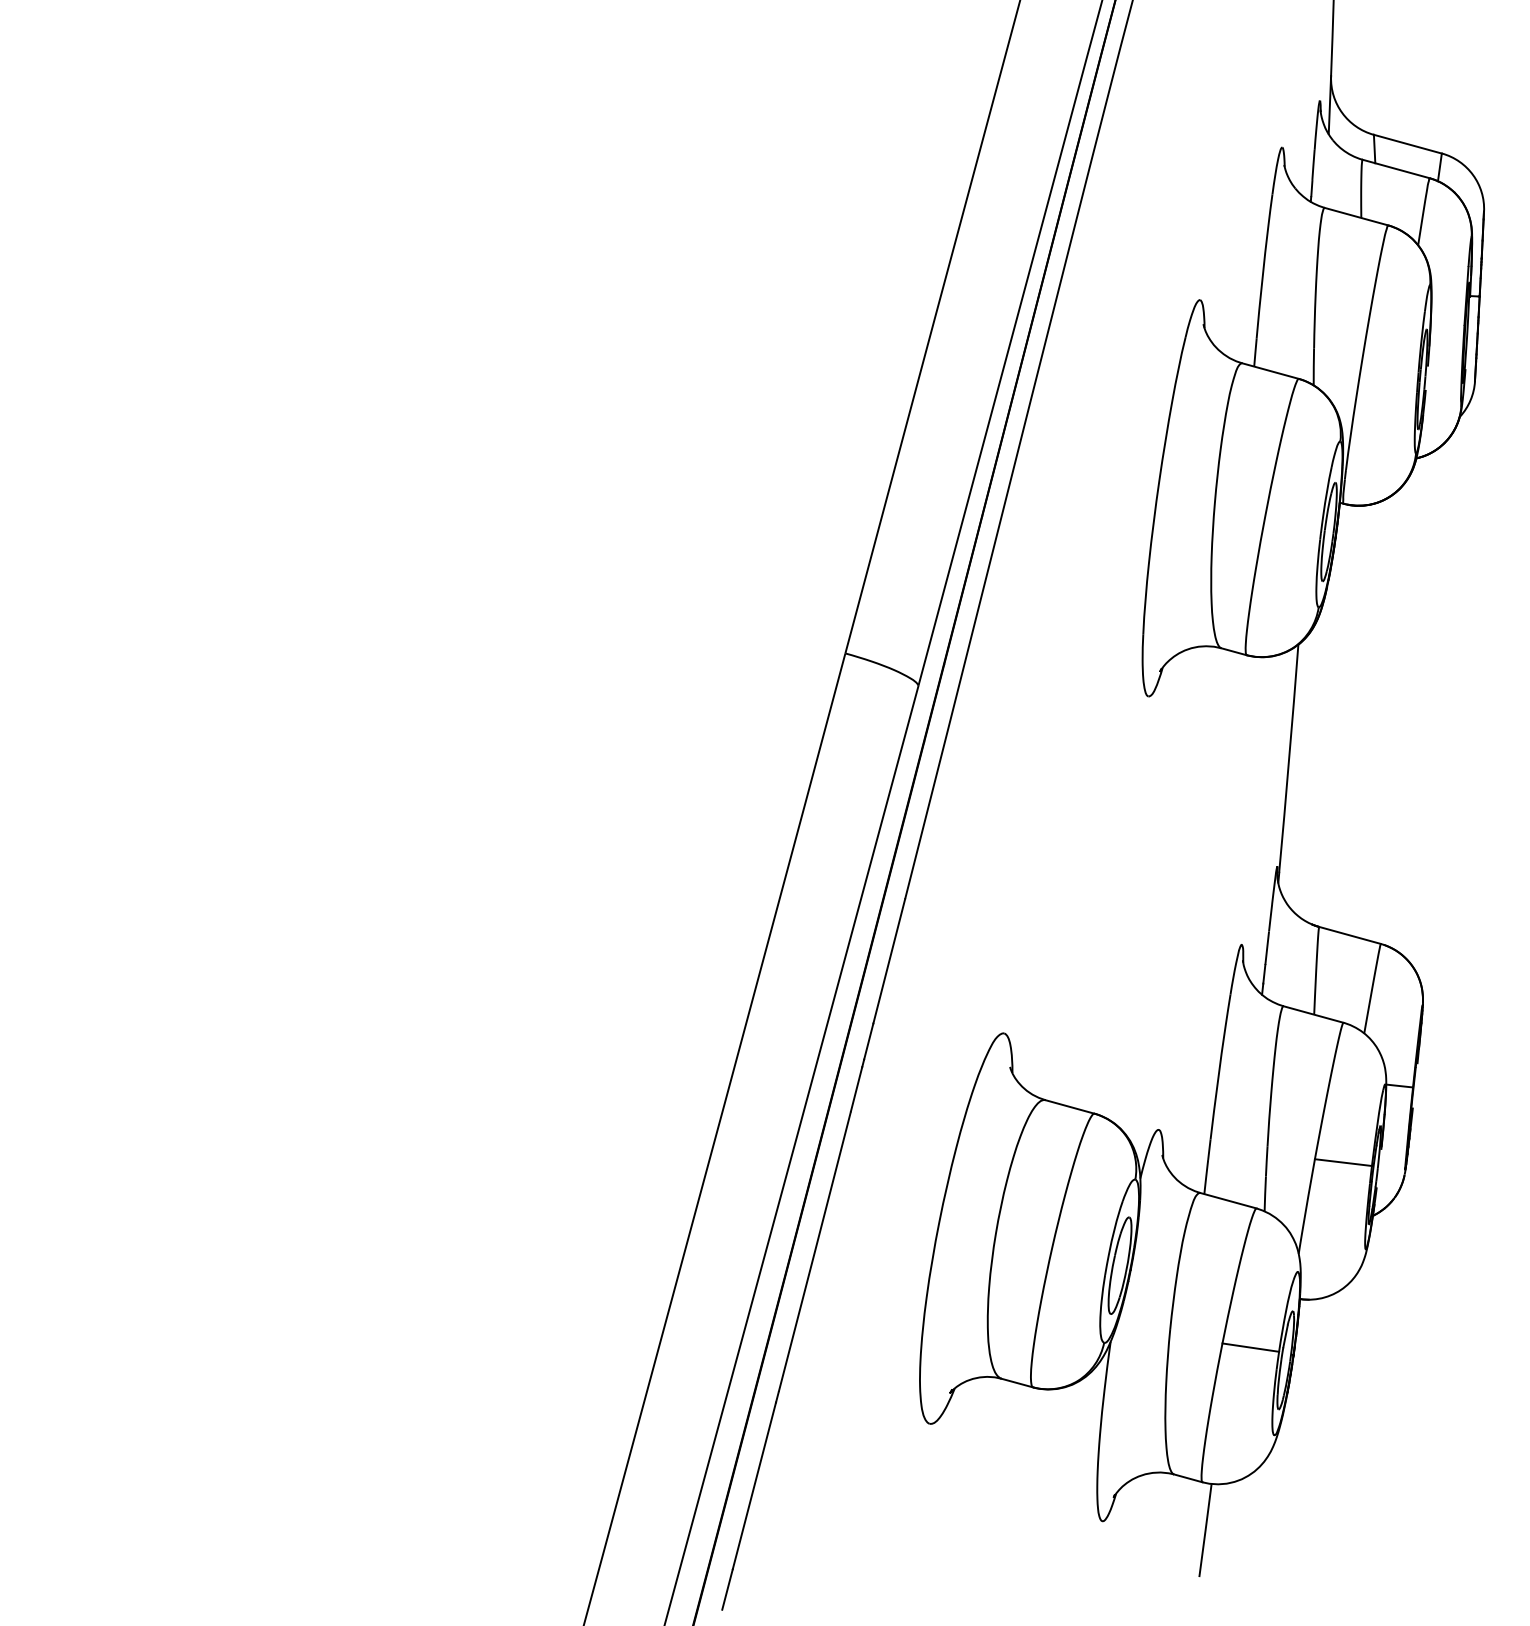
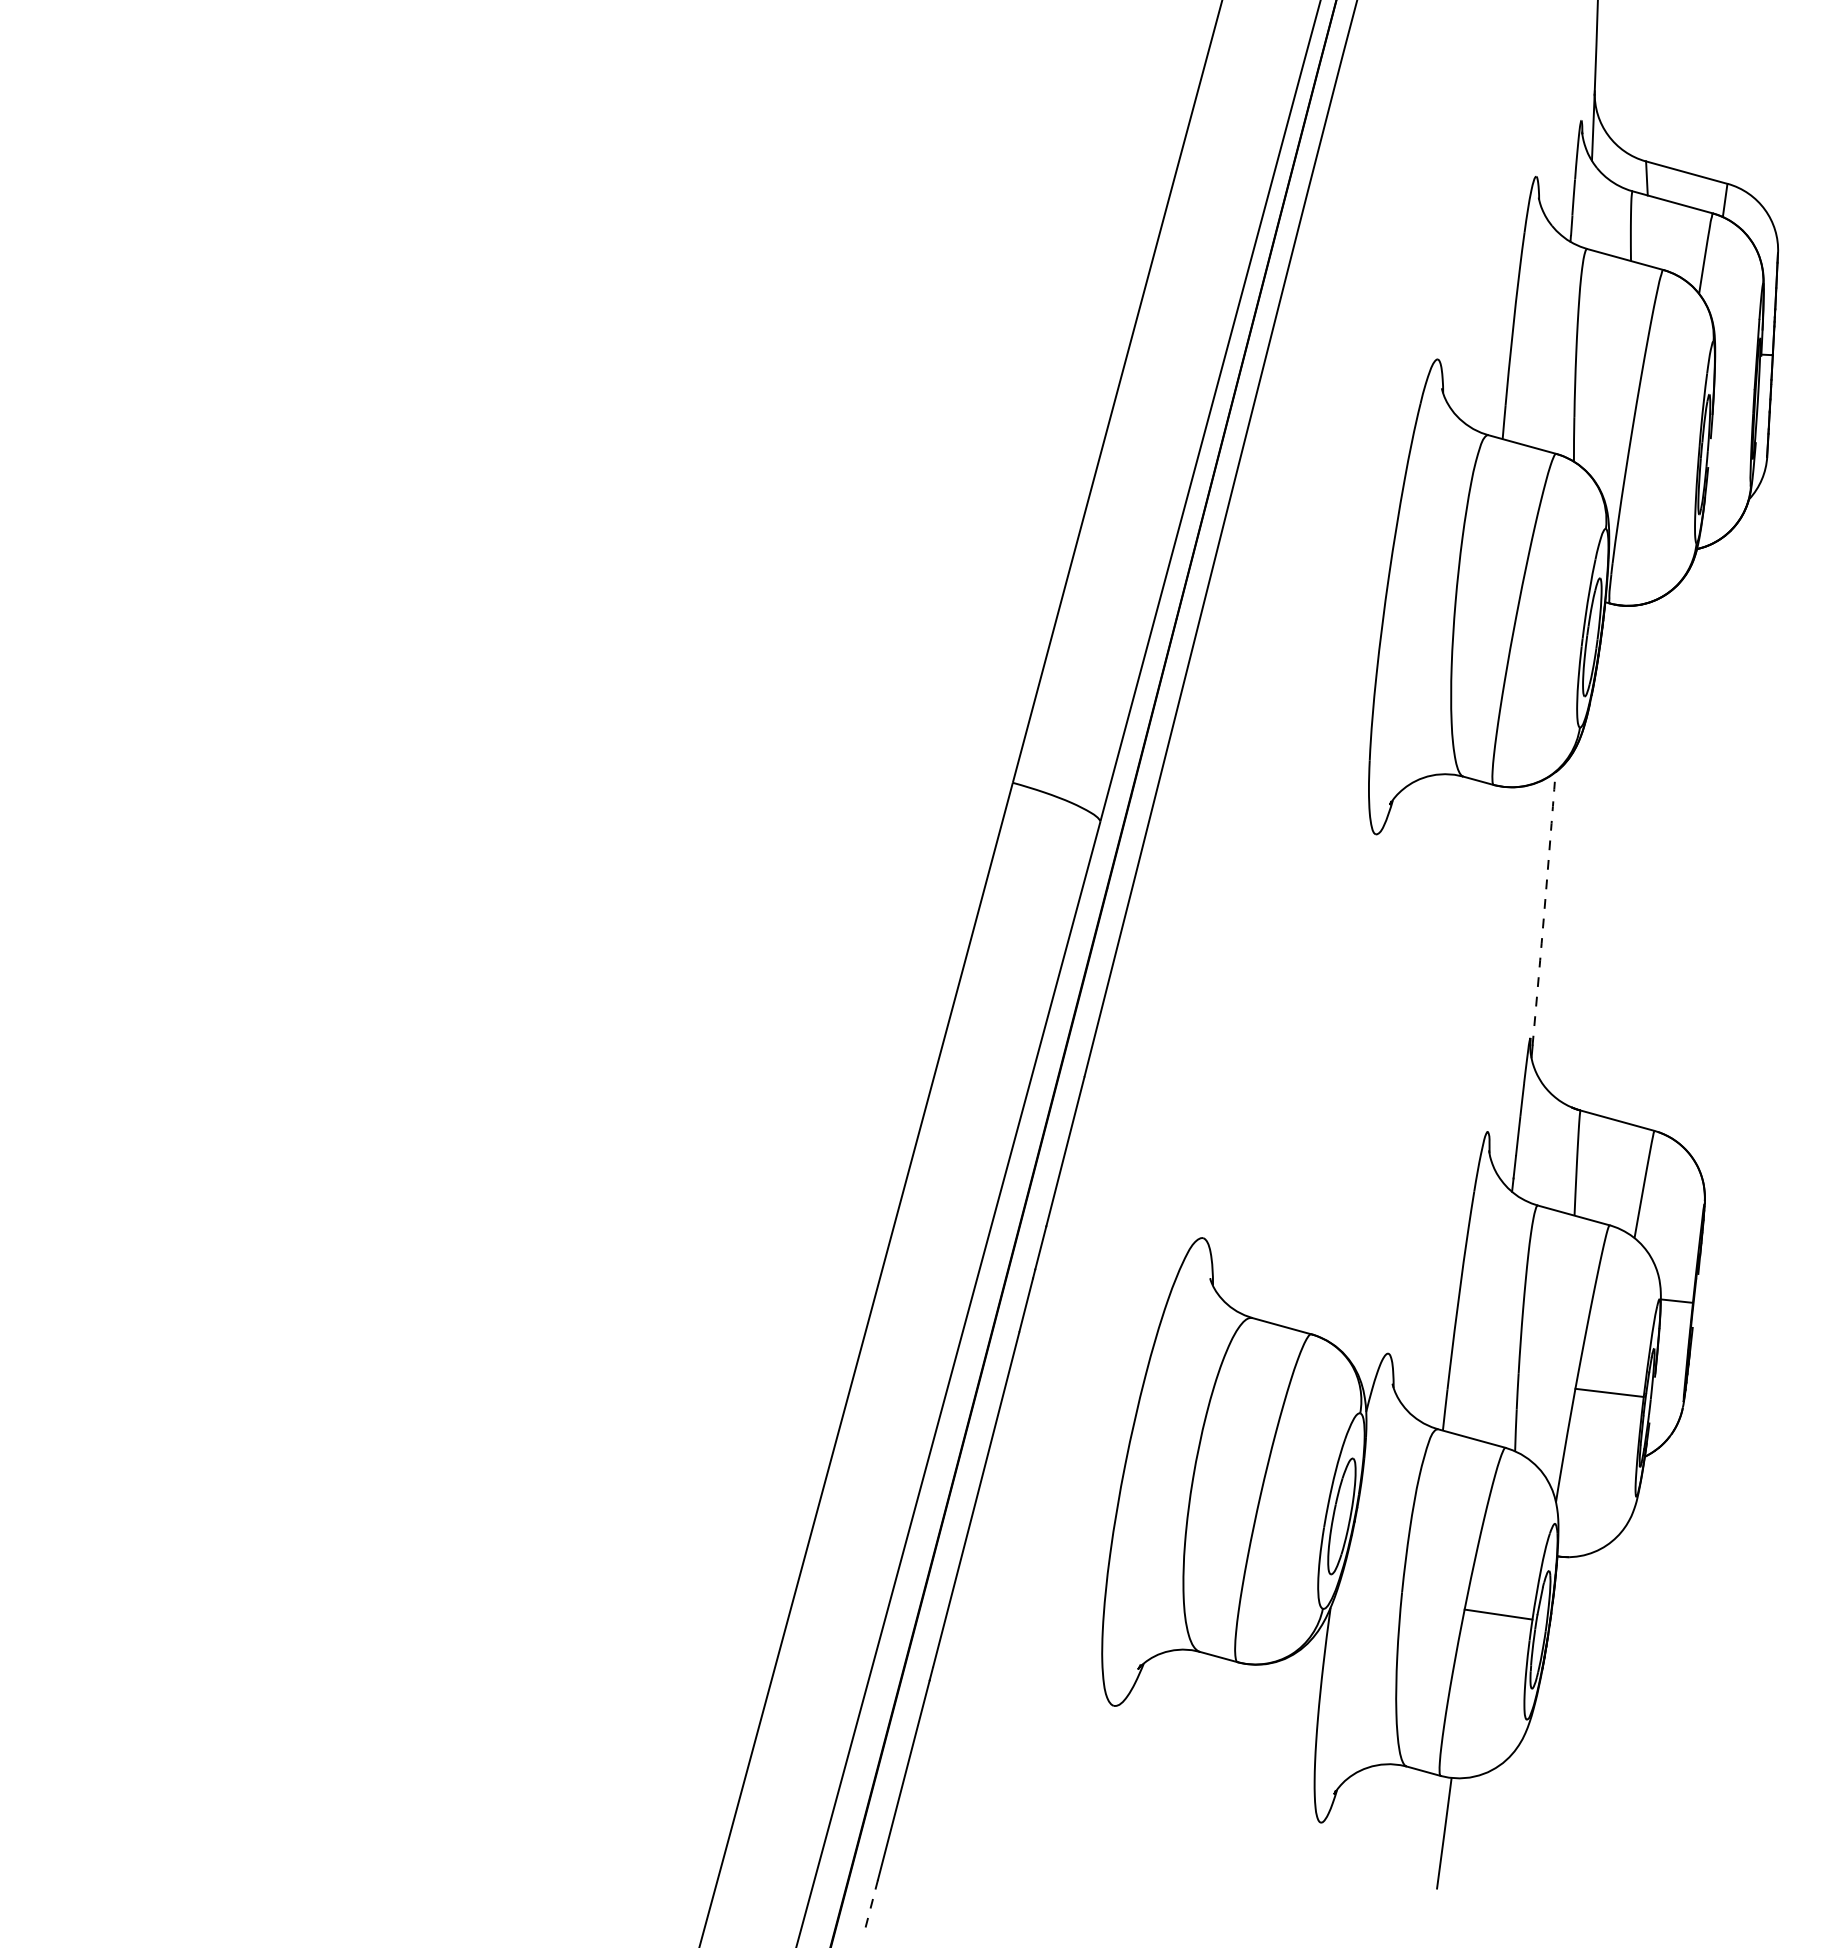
arc: (1289, 758) -> (1544, 908), solid -> dashed
line: (727, 1589) -> (871, 1904), solid -> dashed

